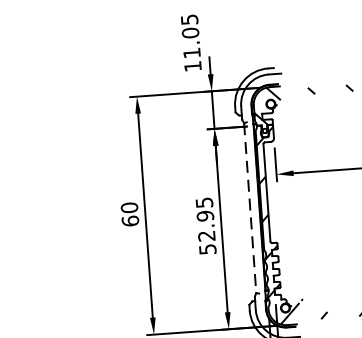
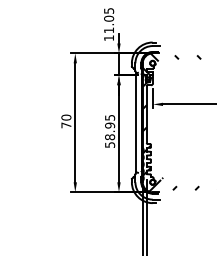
line: (250, 207) -> (136, 122), dashed -> solid
text: (130, 221) -> (66, 125), 60 -> 70
text: (207, 236) -> (110, 137), 52.95 -> 58.95

